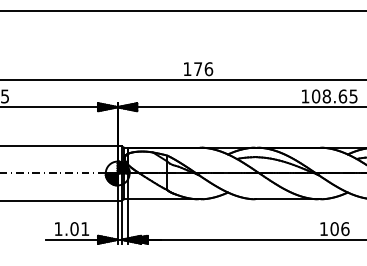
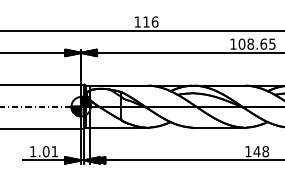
text: (197, 68) -> (145, 21), 176 -> 116
text: (339, 229) -> (261, 152), 106 -> 148

